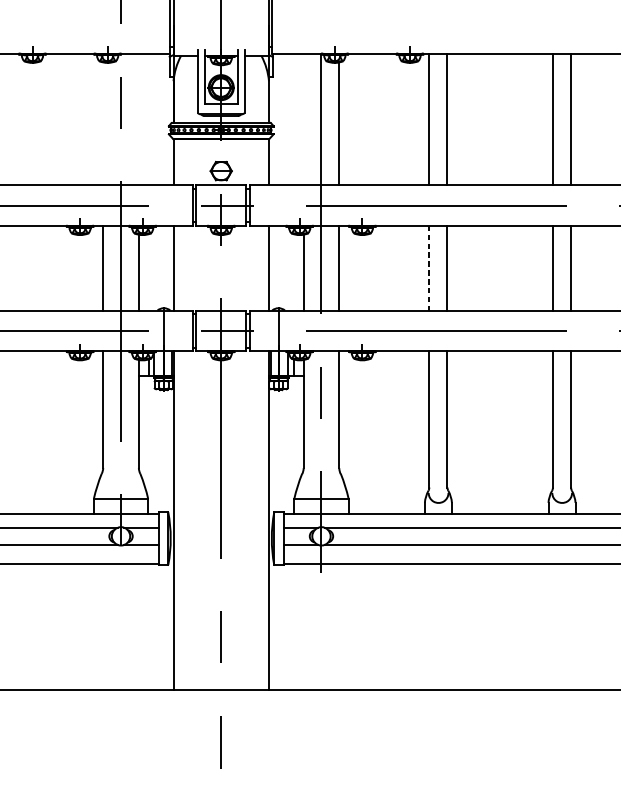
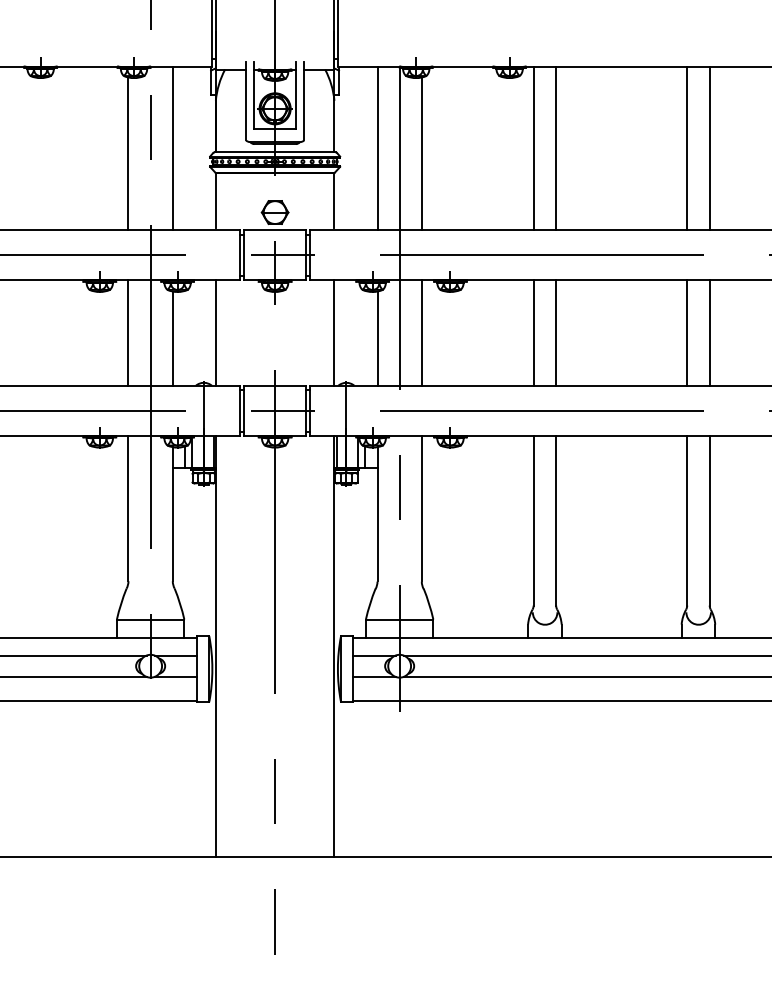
line: (138, 119) -> (172, 148), added
line: (303, 119) -> (377, 148), added
line: (103, 123) -> (128, 153), added
line: (429, 268) -> (533, 333), dashed -> solid

